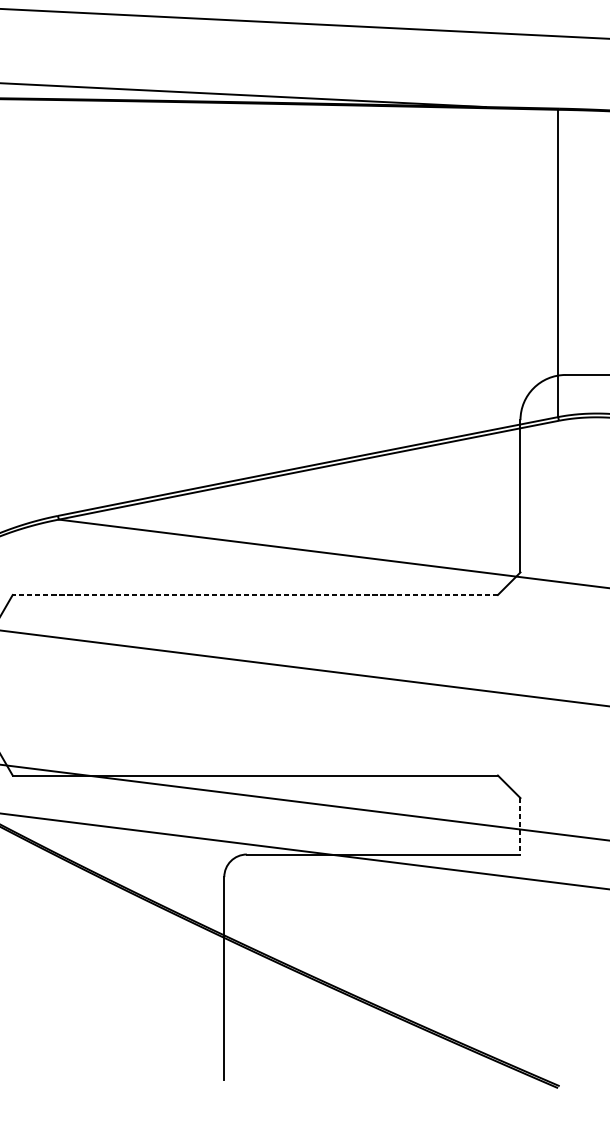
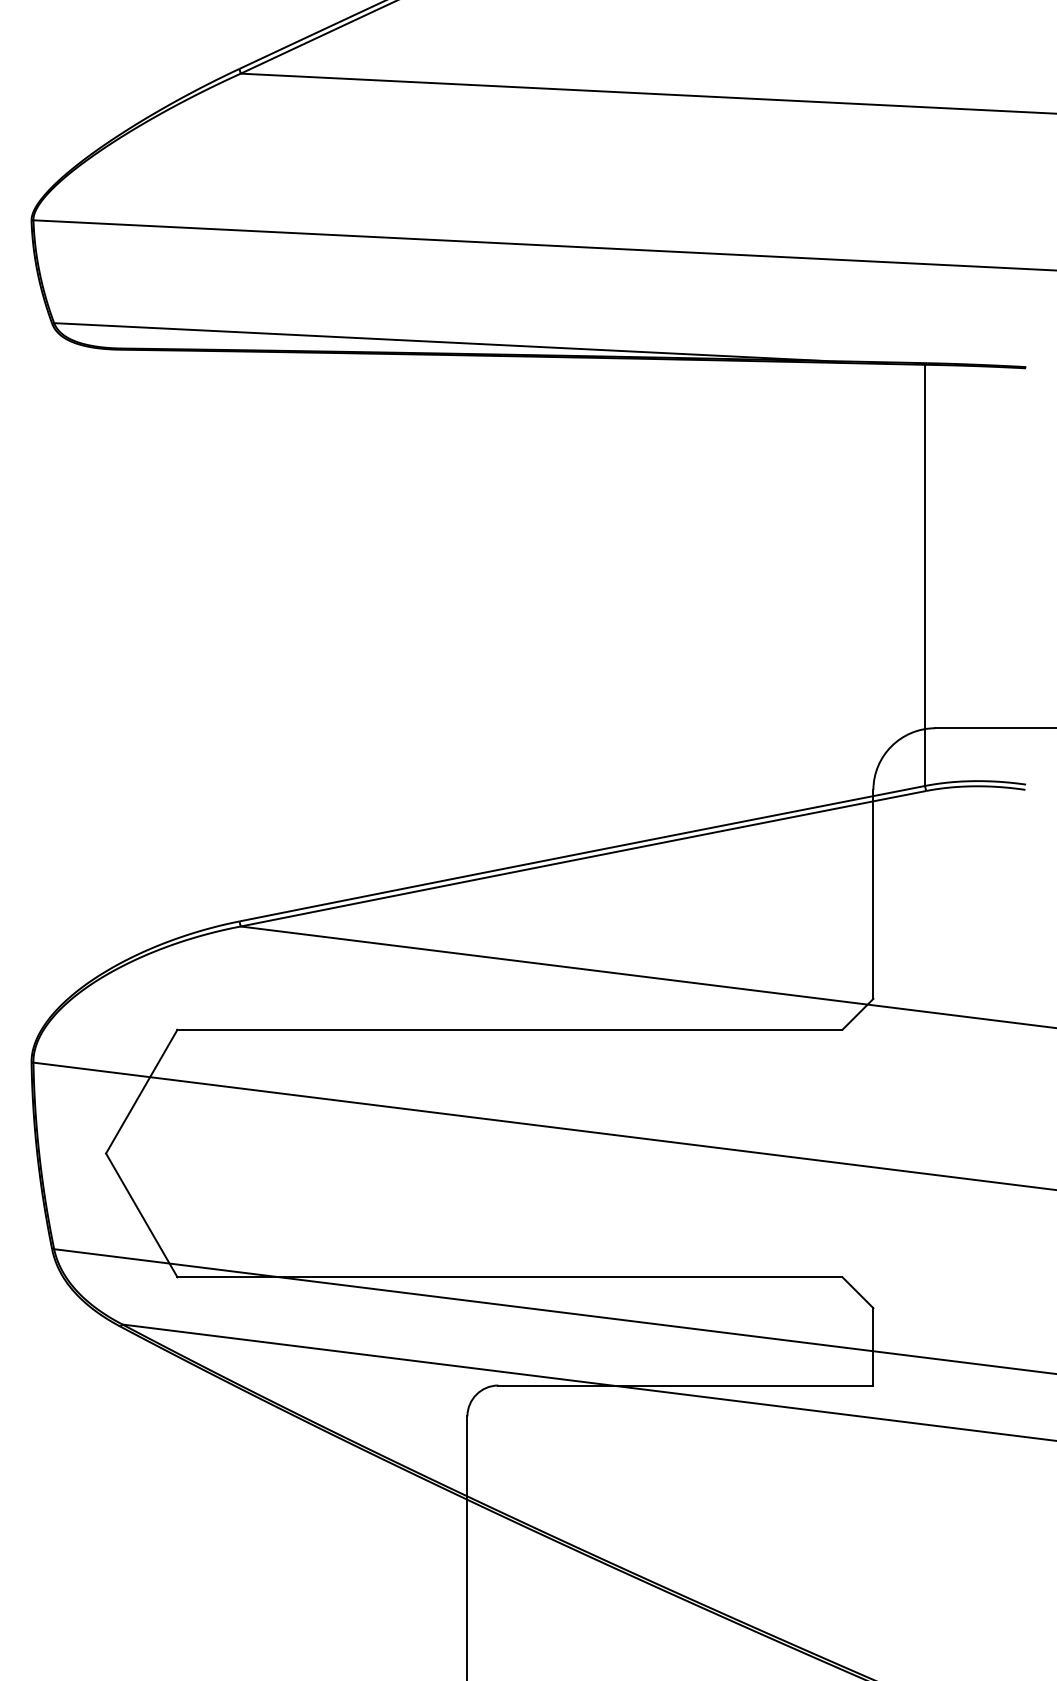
line: (254, 594) -> (509, 1029), dashed -> solid
line: (520, 826) -> (873, 1346), dashed -> solid

